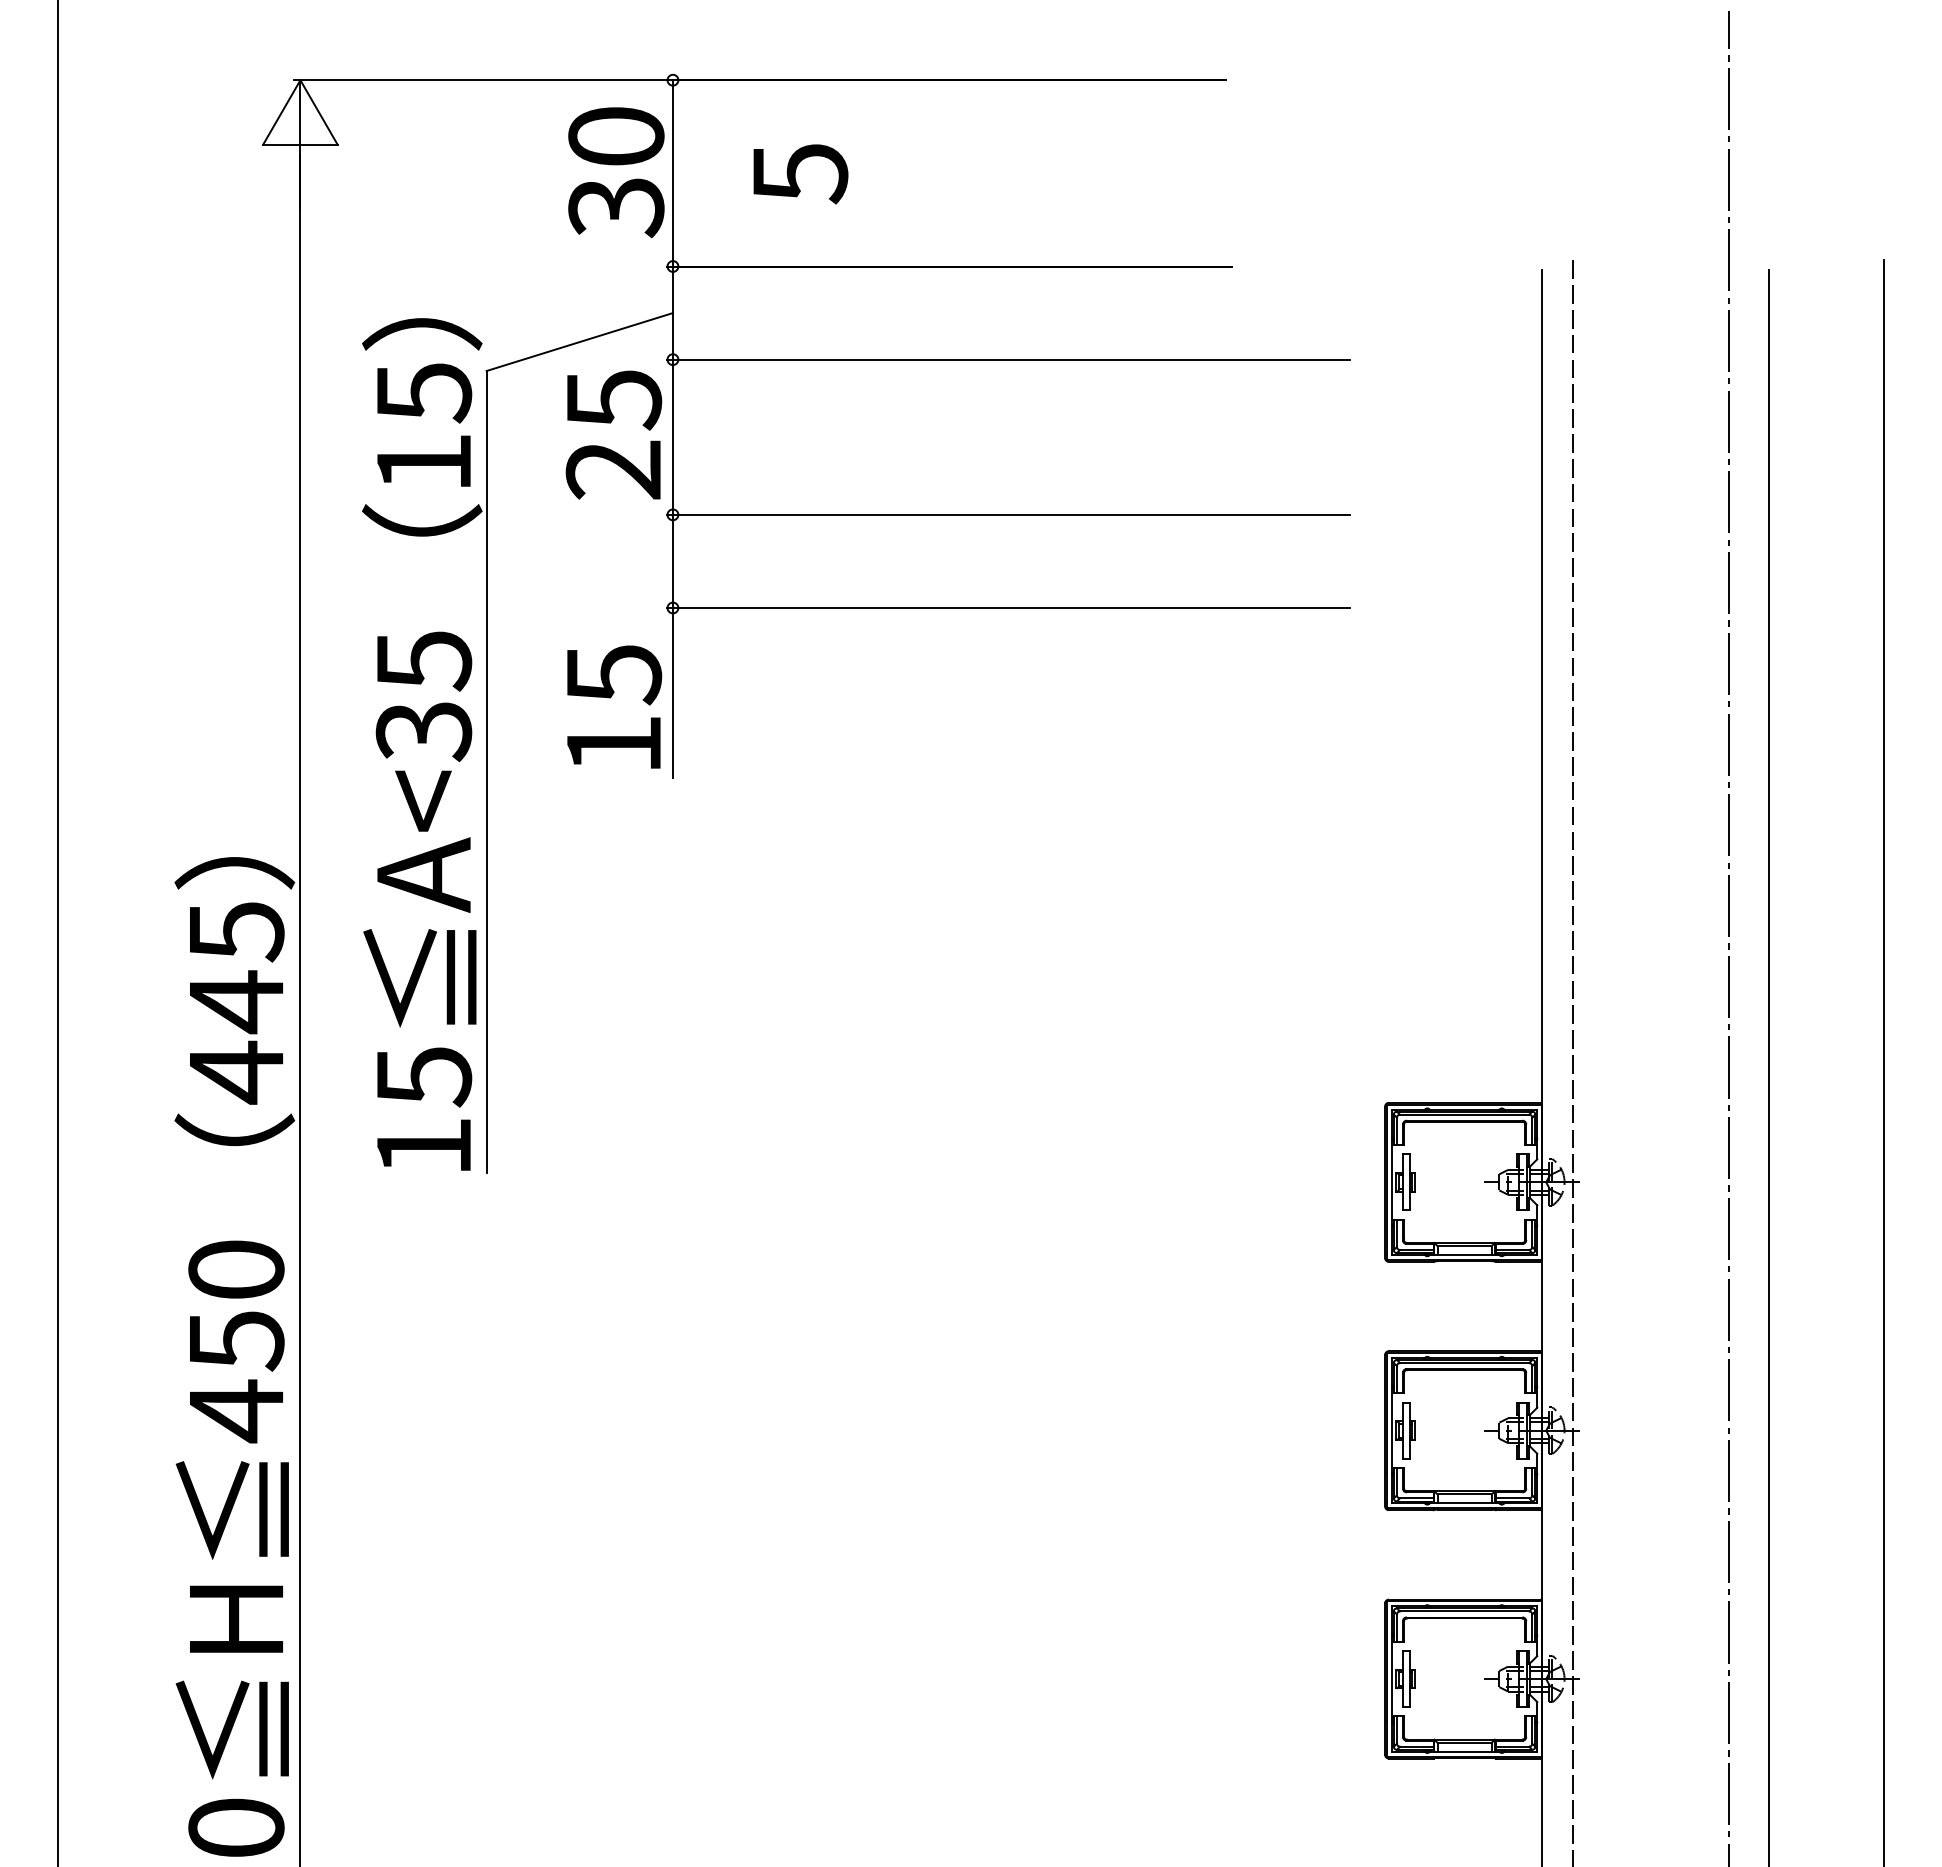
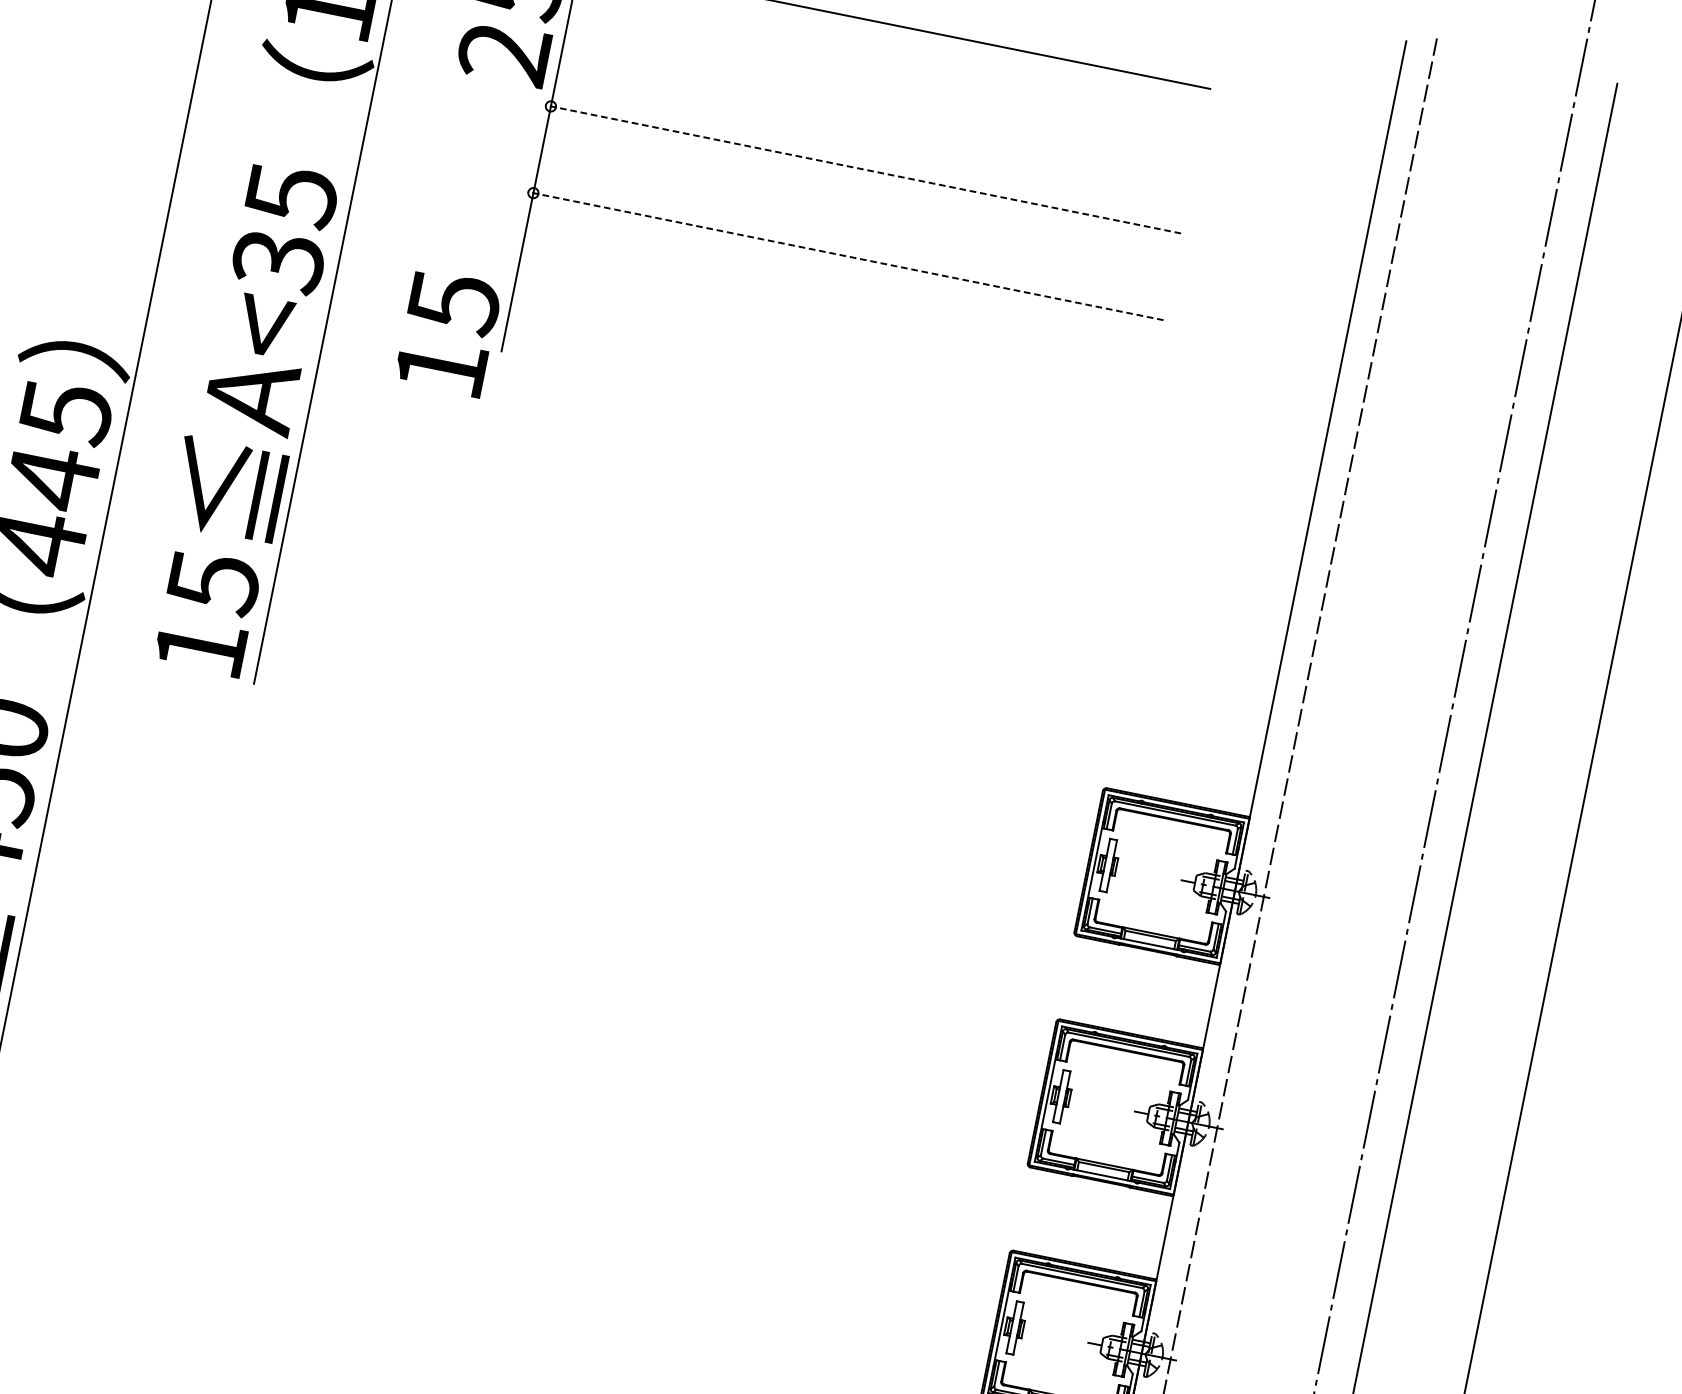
line: (1008, 514) -> (863, 169), solid -> dashed
line: (1008, 608) -> (845, 256), solid -> dashed
text: (614, 706) -> (448, 332), moved

